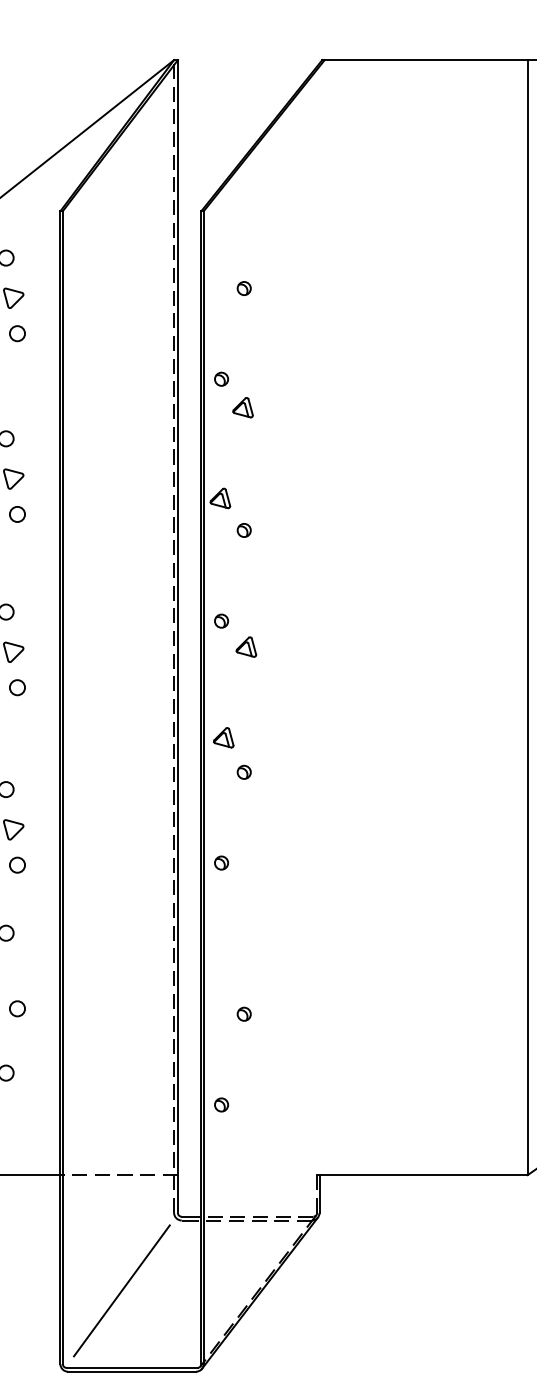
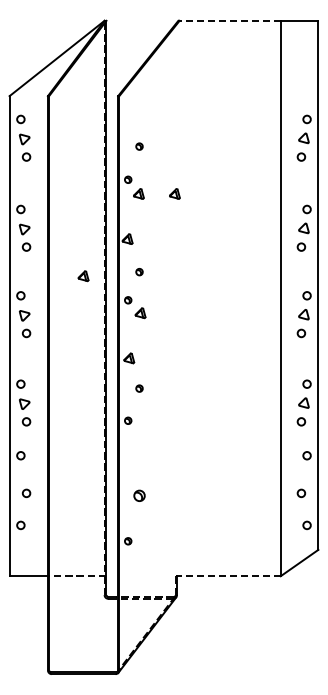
line: (424, 59) -> (229, 20), solid -> dashed
part: (244, 288) -> (139, 146), moved
part: (314, 406) -> (174, 193), added
part: (244, 531) -> (139, 272), moved
part: (131, 573) -> (83, 276), added
part: (244, 772) -> (139, 388), moved
part: (244, 1015) -> (139, 496), size x1.6
line: (420, 1175) -> (227, 576), solid -> dashed
line: (121, 1290) -> (78, 633), removed

